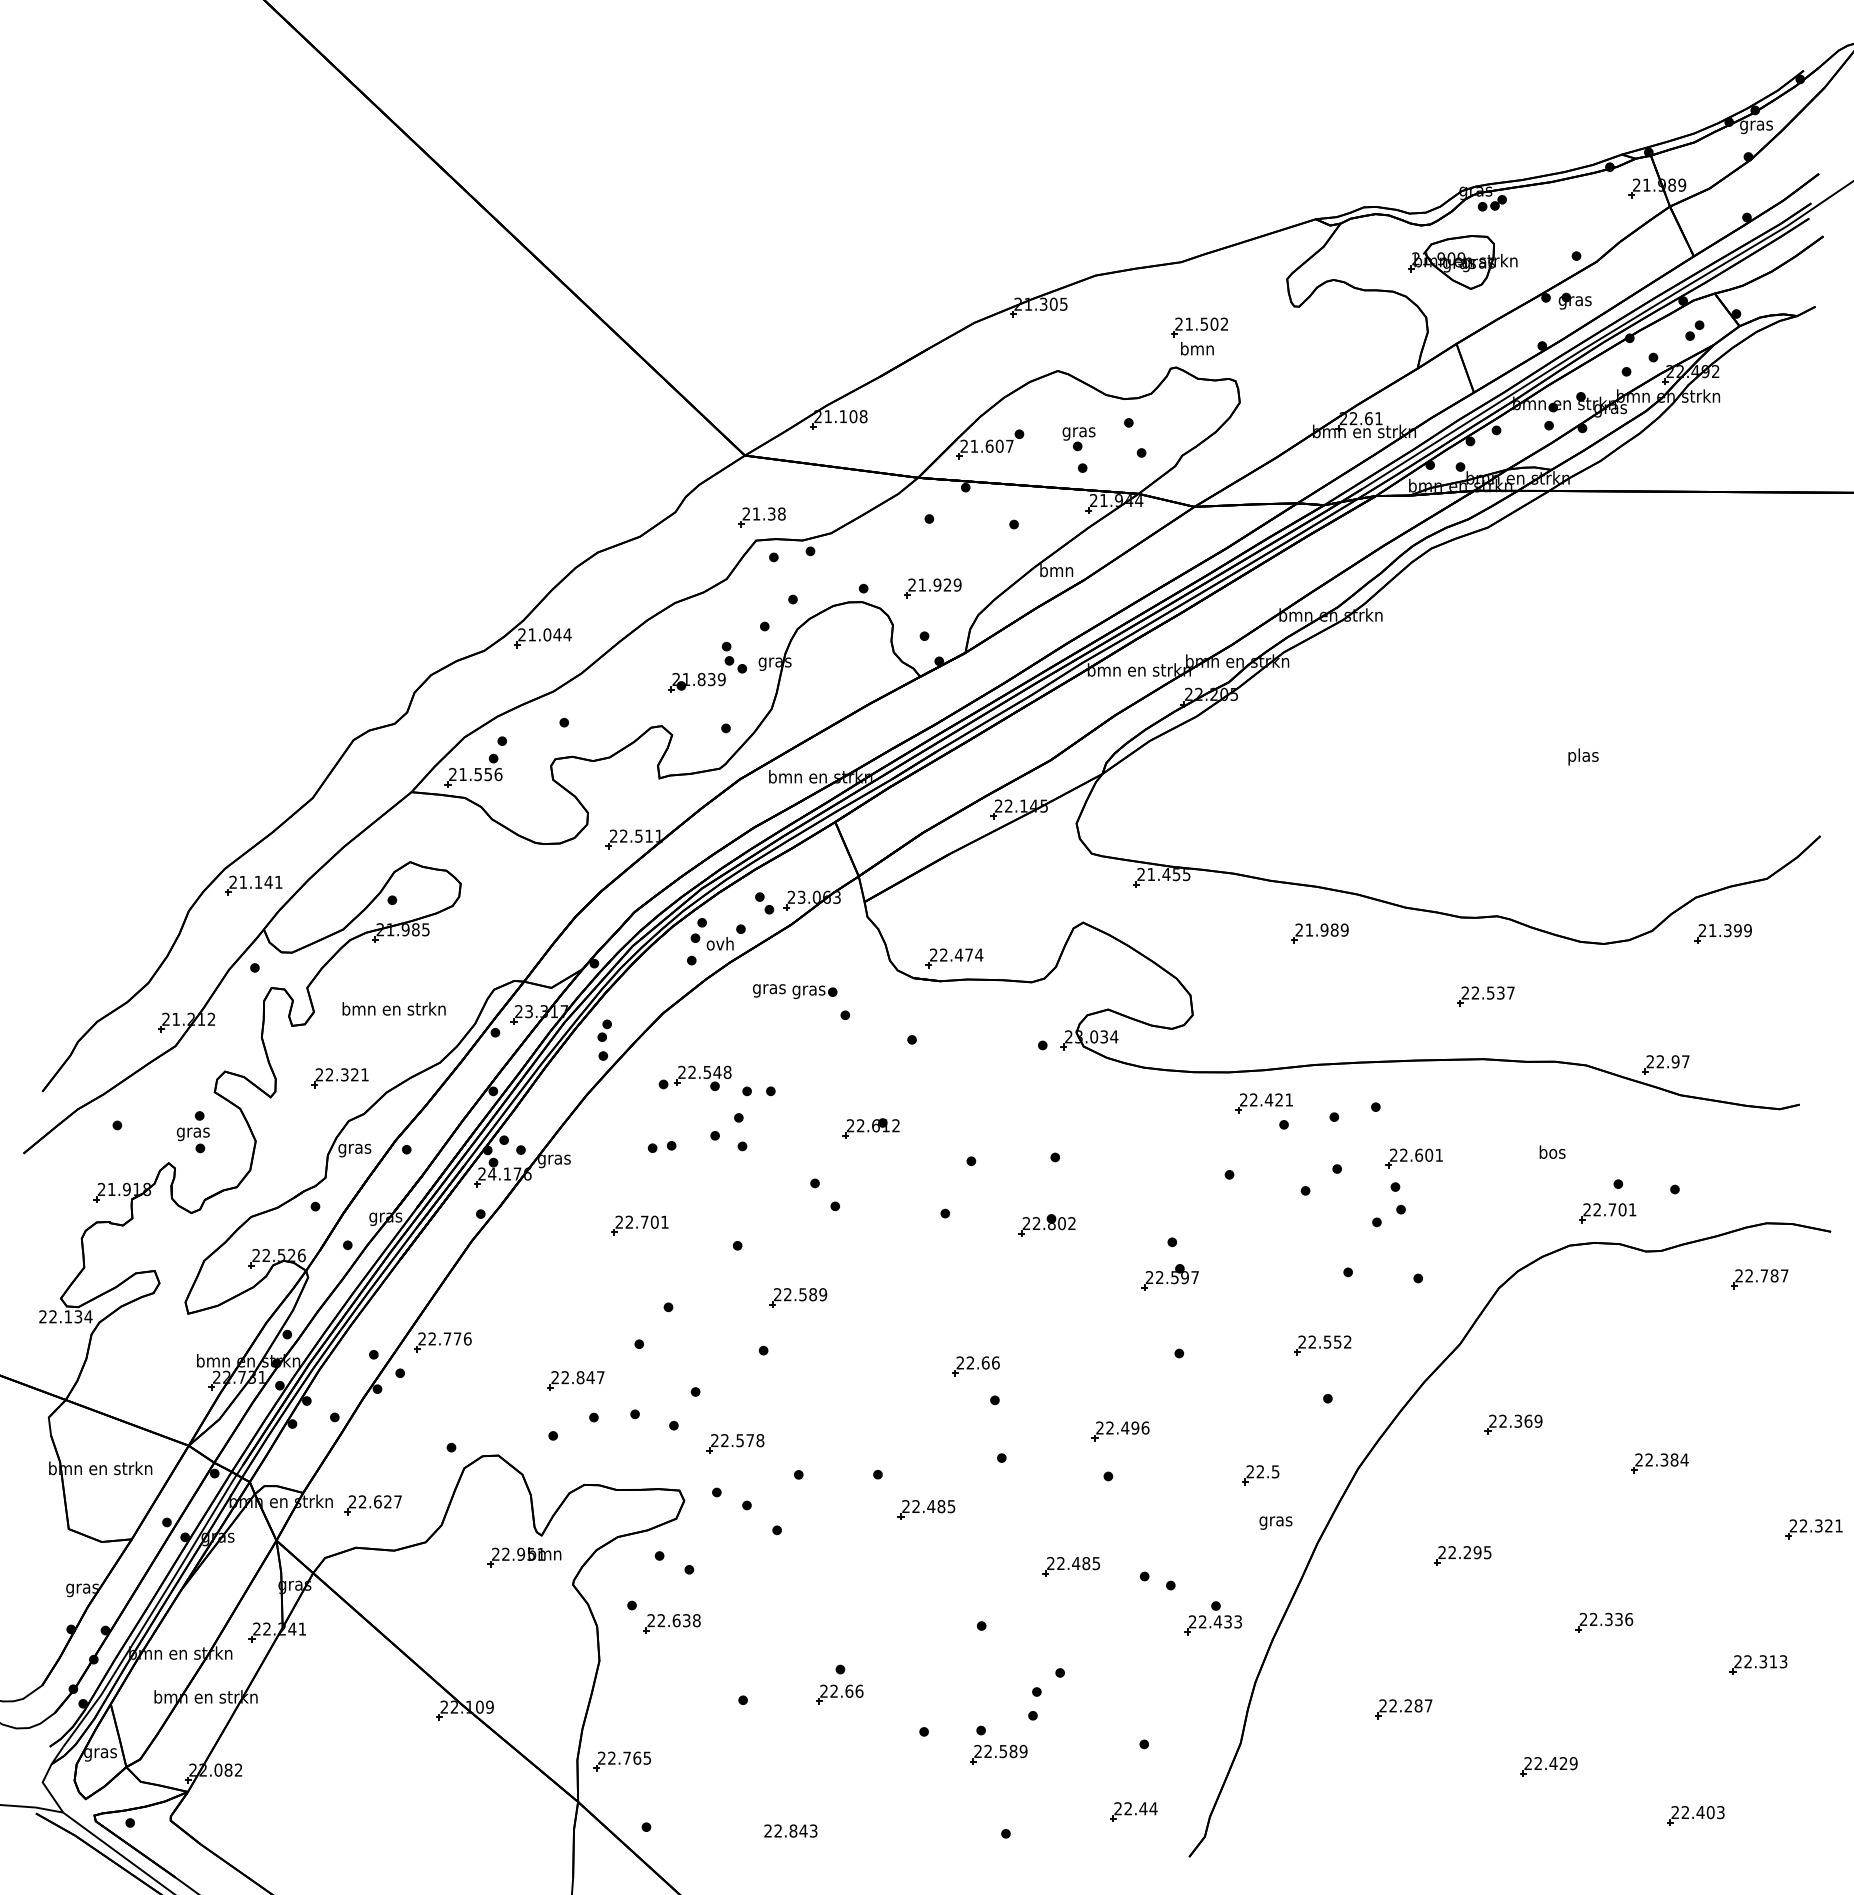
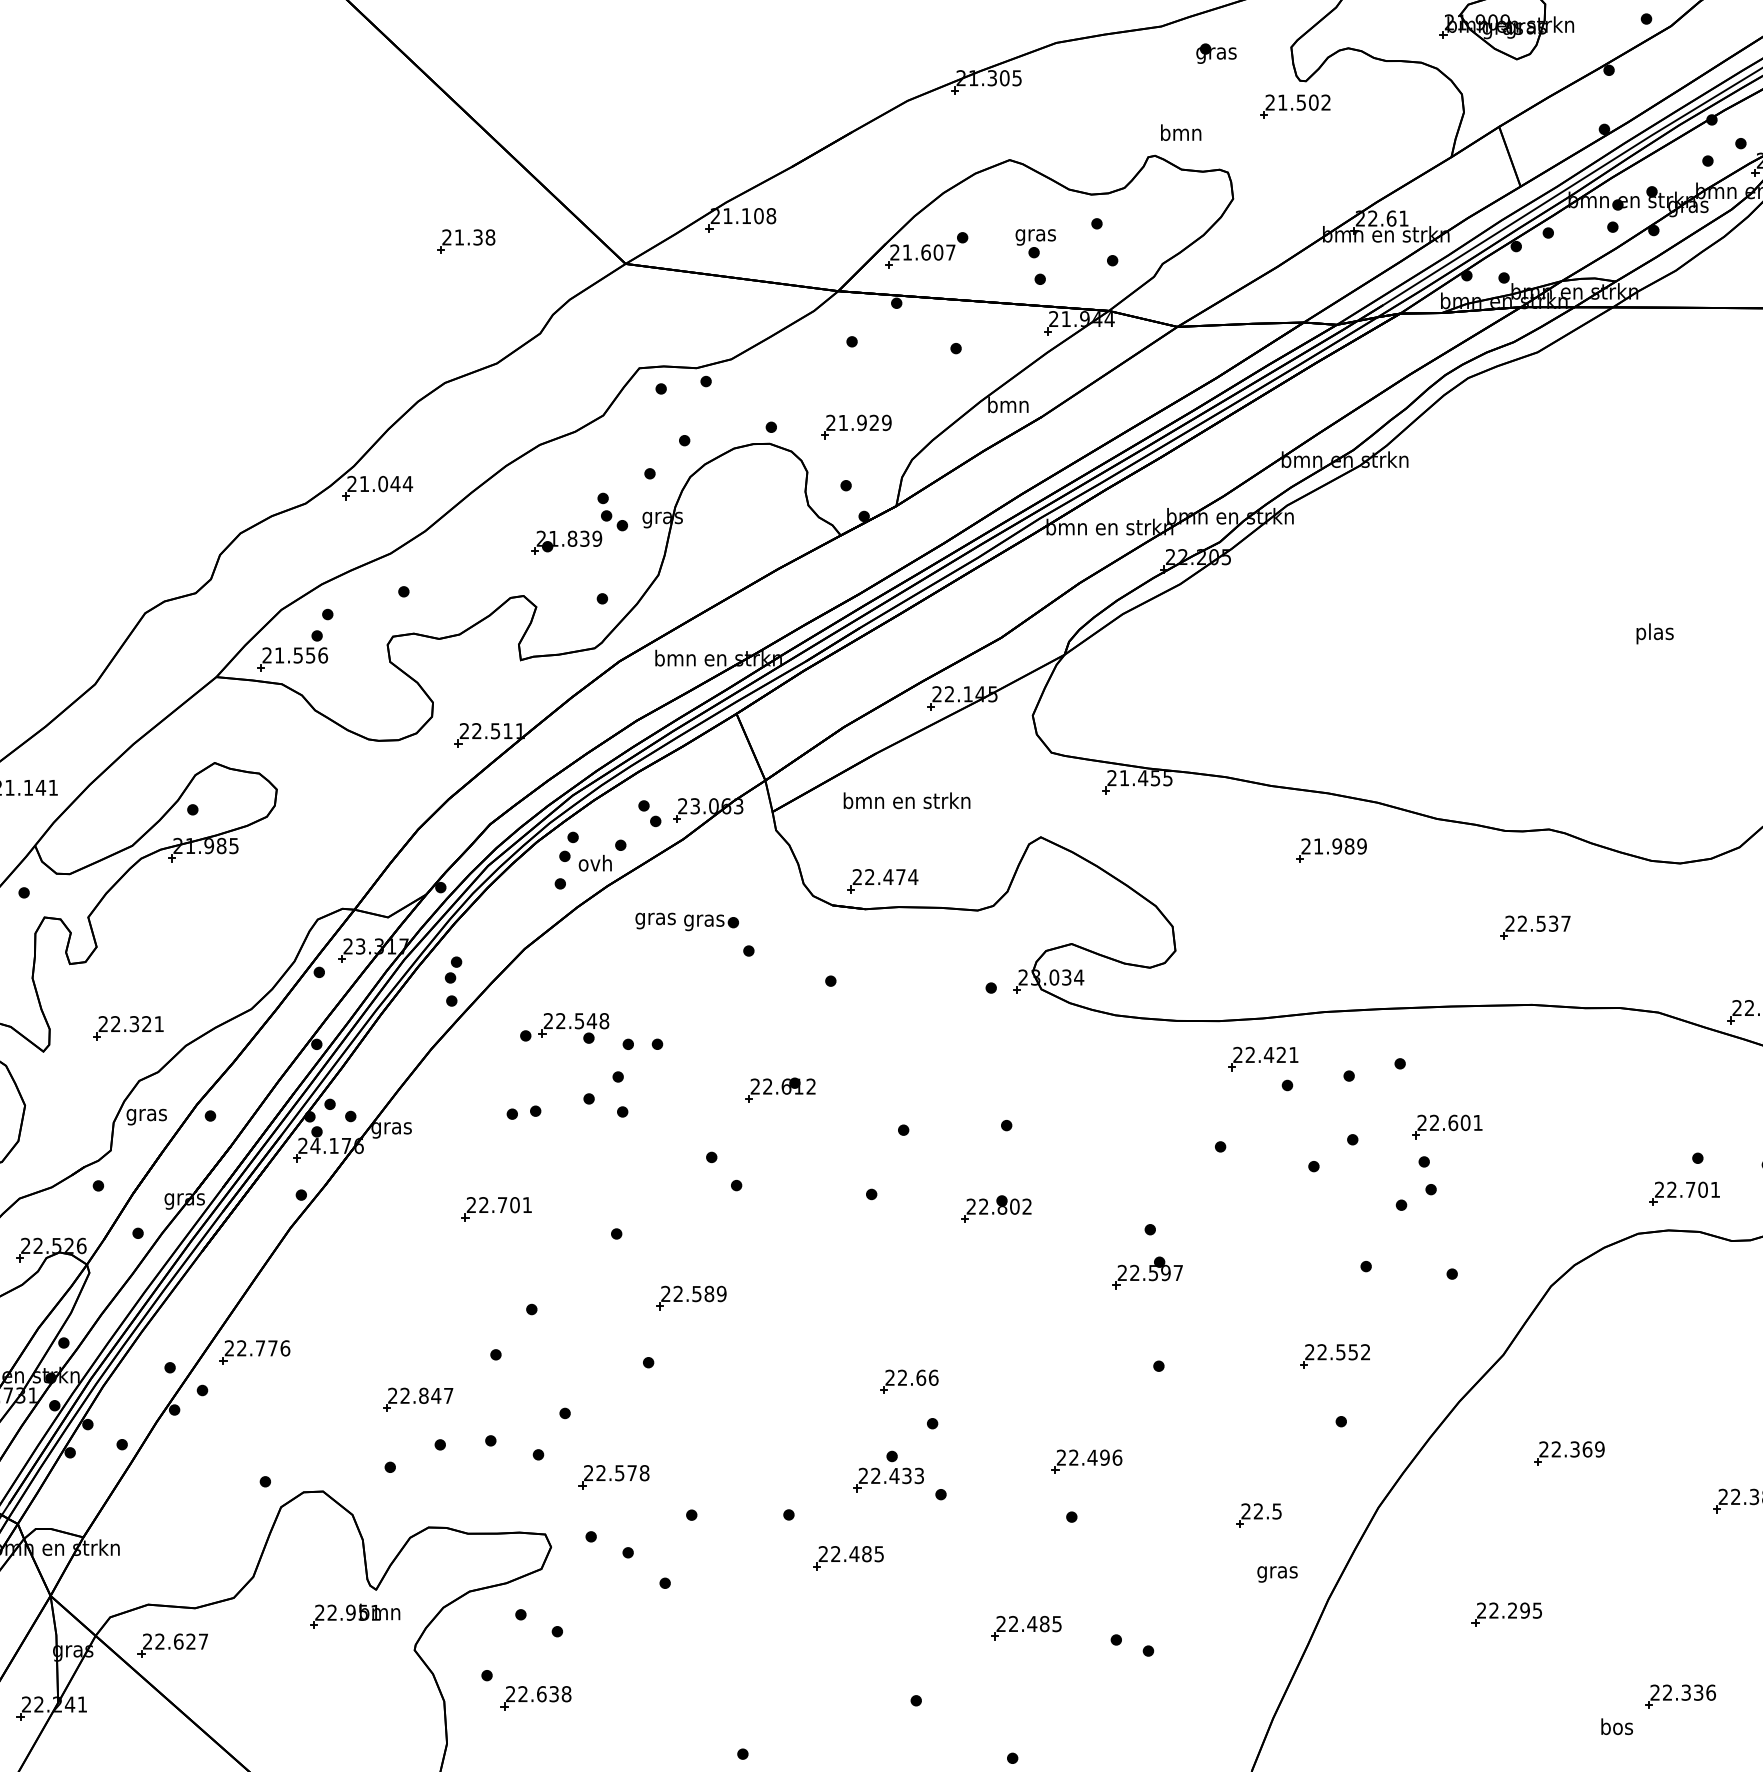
part: (1574, 300) -> (1215, 52), moved
part: (1199, 327) -> (1295, 106), moved
part: (761, 517) -> (465, 241), moved
text: (393, 1008) -> (906, 800), moved
text: (1552, 1151) -> (1617, 1725), moved
part: (372, 1505) -> (172, 1646), moved
part: (1212, 1618) -> (887, 1471), moved

